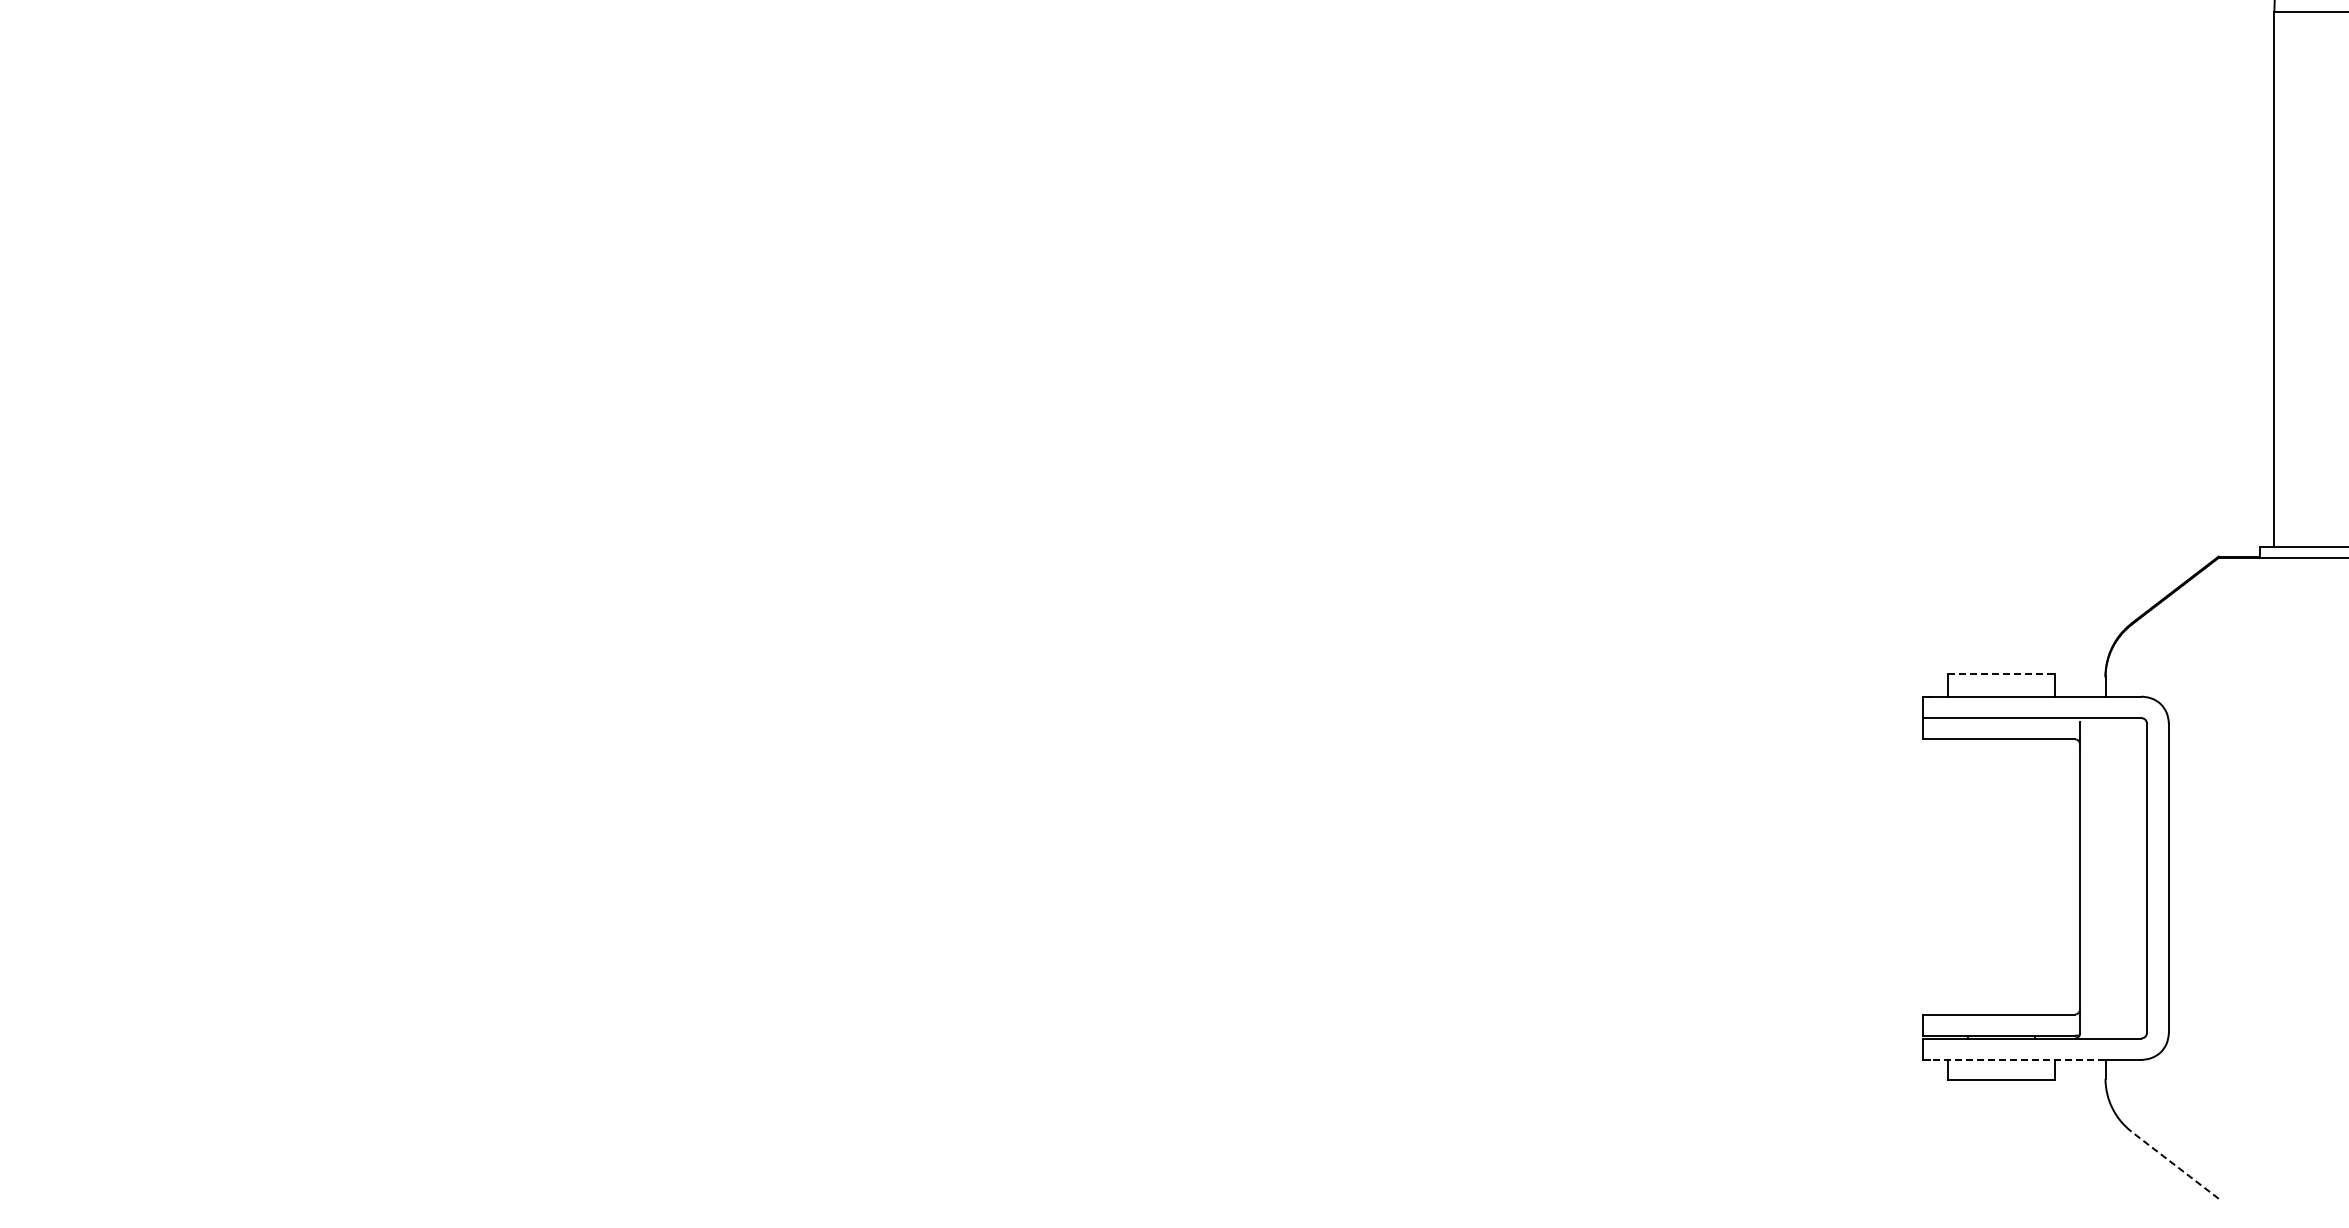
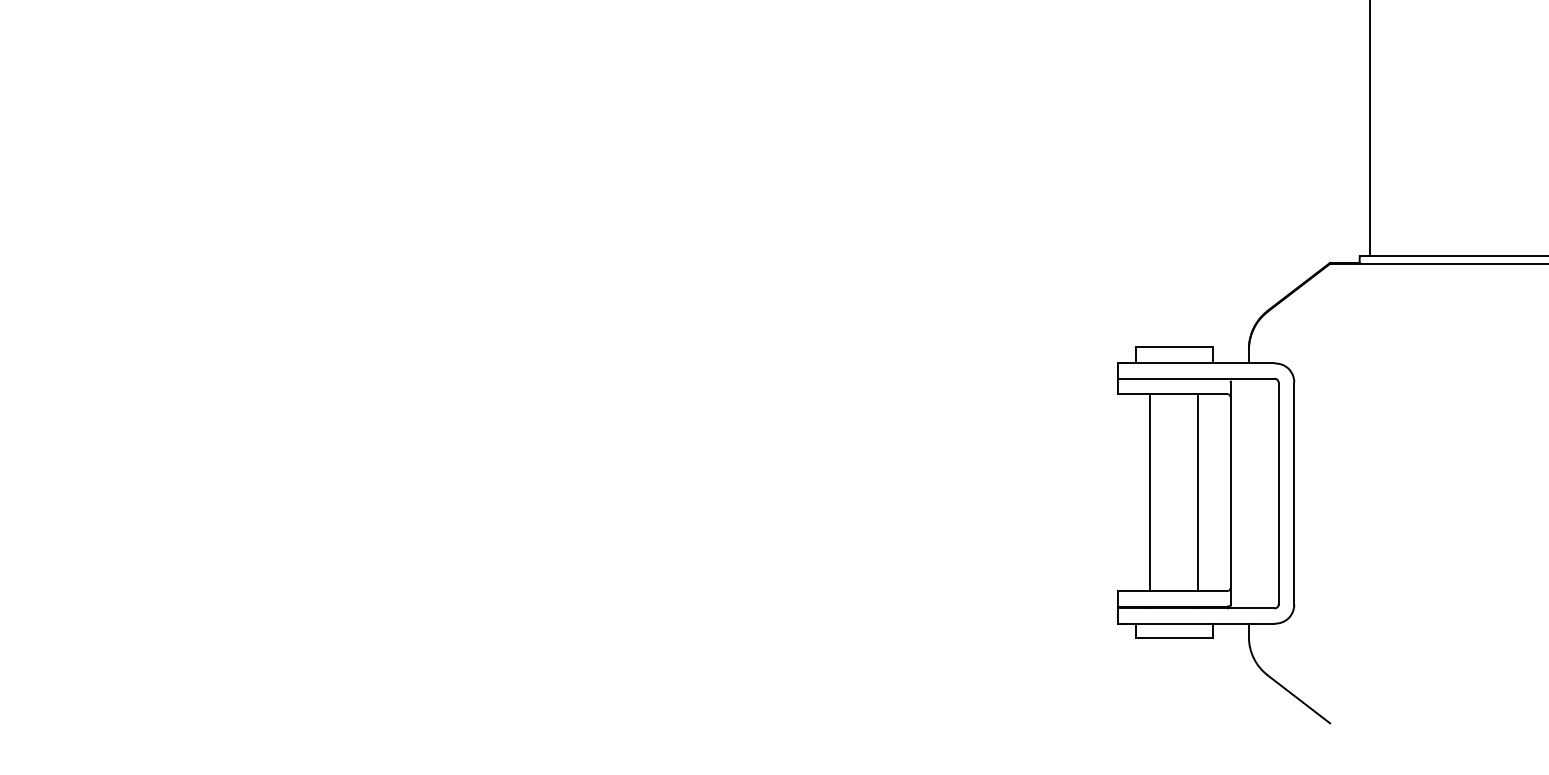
line: (2001, 674) -> (1174, 347), dashed -> solid
line: (1967, 876) -> (1149, 492), added
line: (2034, 876) -> (1198, 492), added
line: (2017, 1059) -> (1185, 623), dashed -> solid
line: (2175, 1165) -> (1299, 699), dashed -> solid

